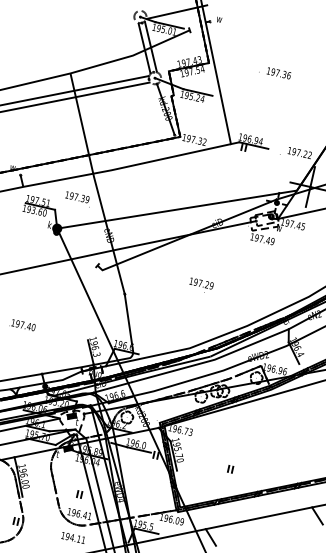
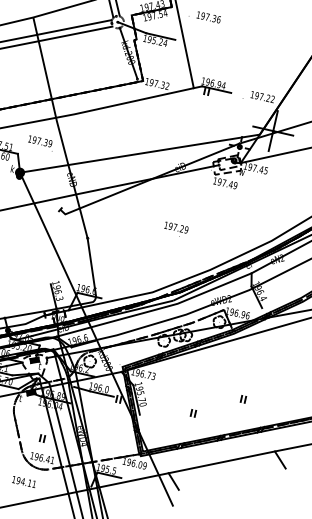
text: (275, 73) -> (205, 17), moved
text: (201, 284) -> (176, 228), moved
part: (280, 455) -> (243, 399), added
text: (72, 537) -> (23, 481), moved

